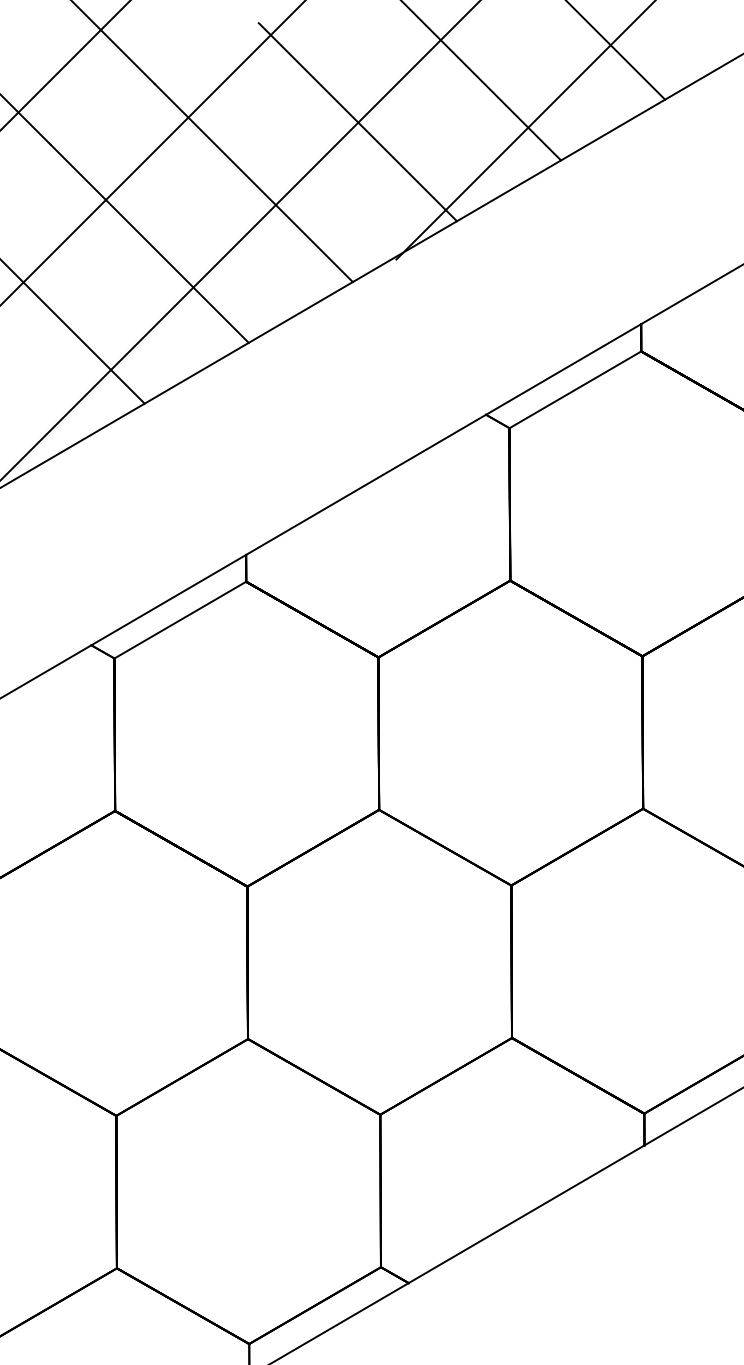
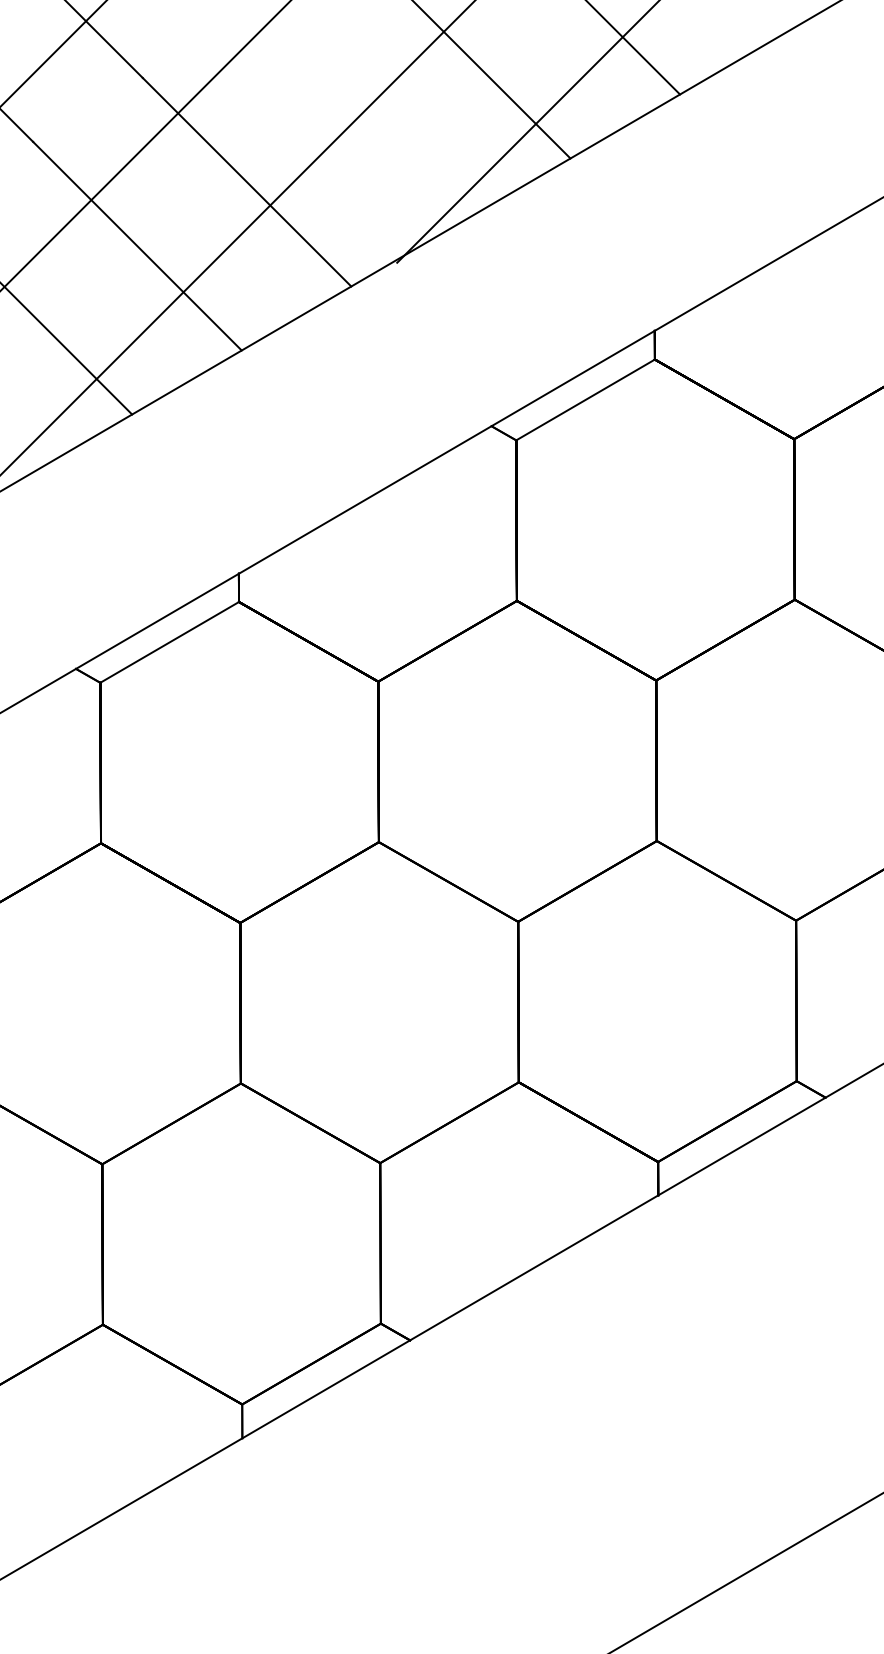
line: (357, 121) -> (356, 117), removed

